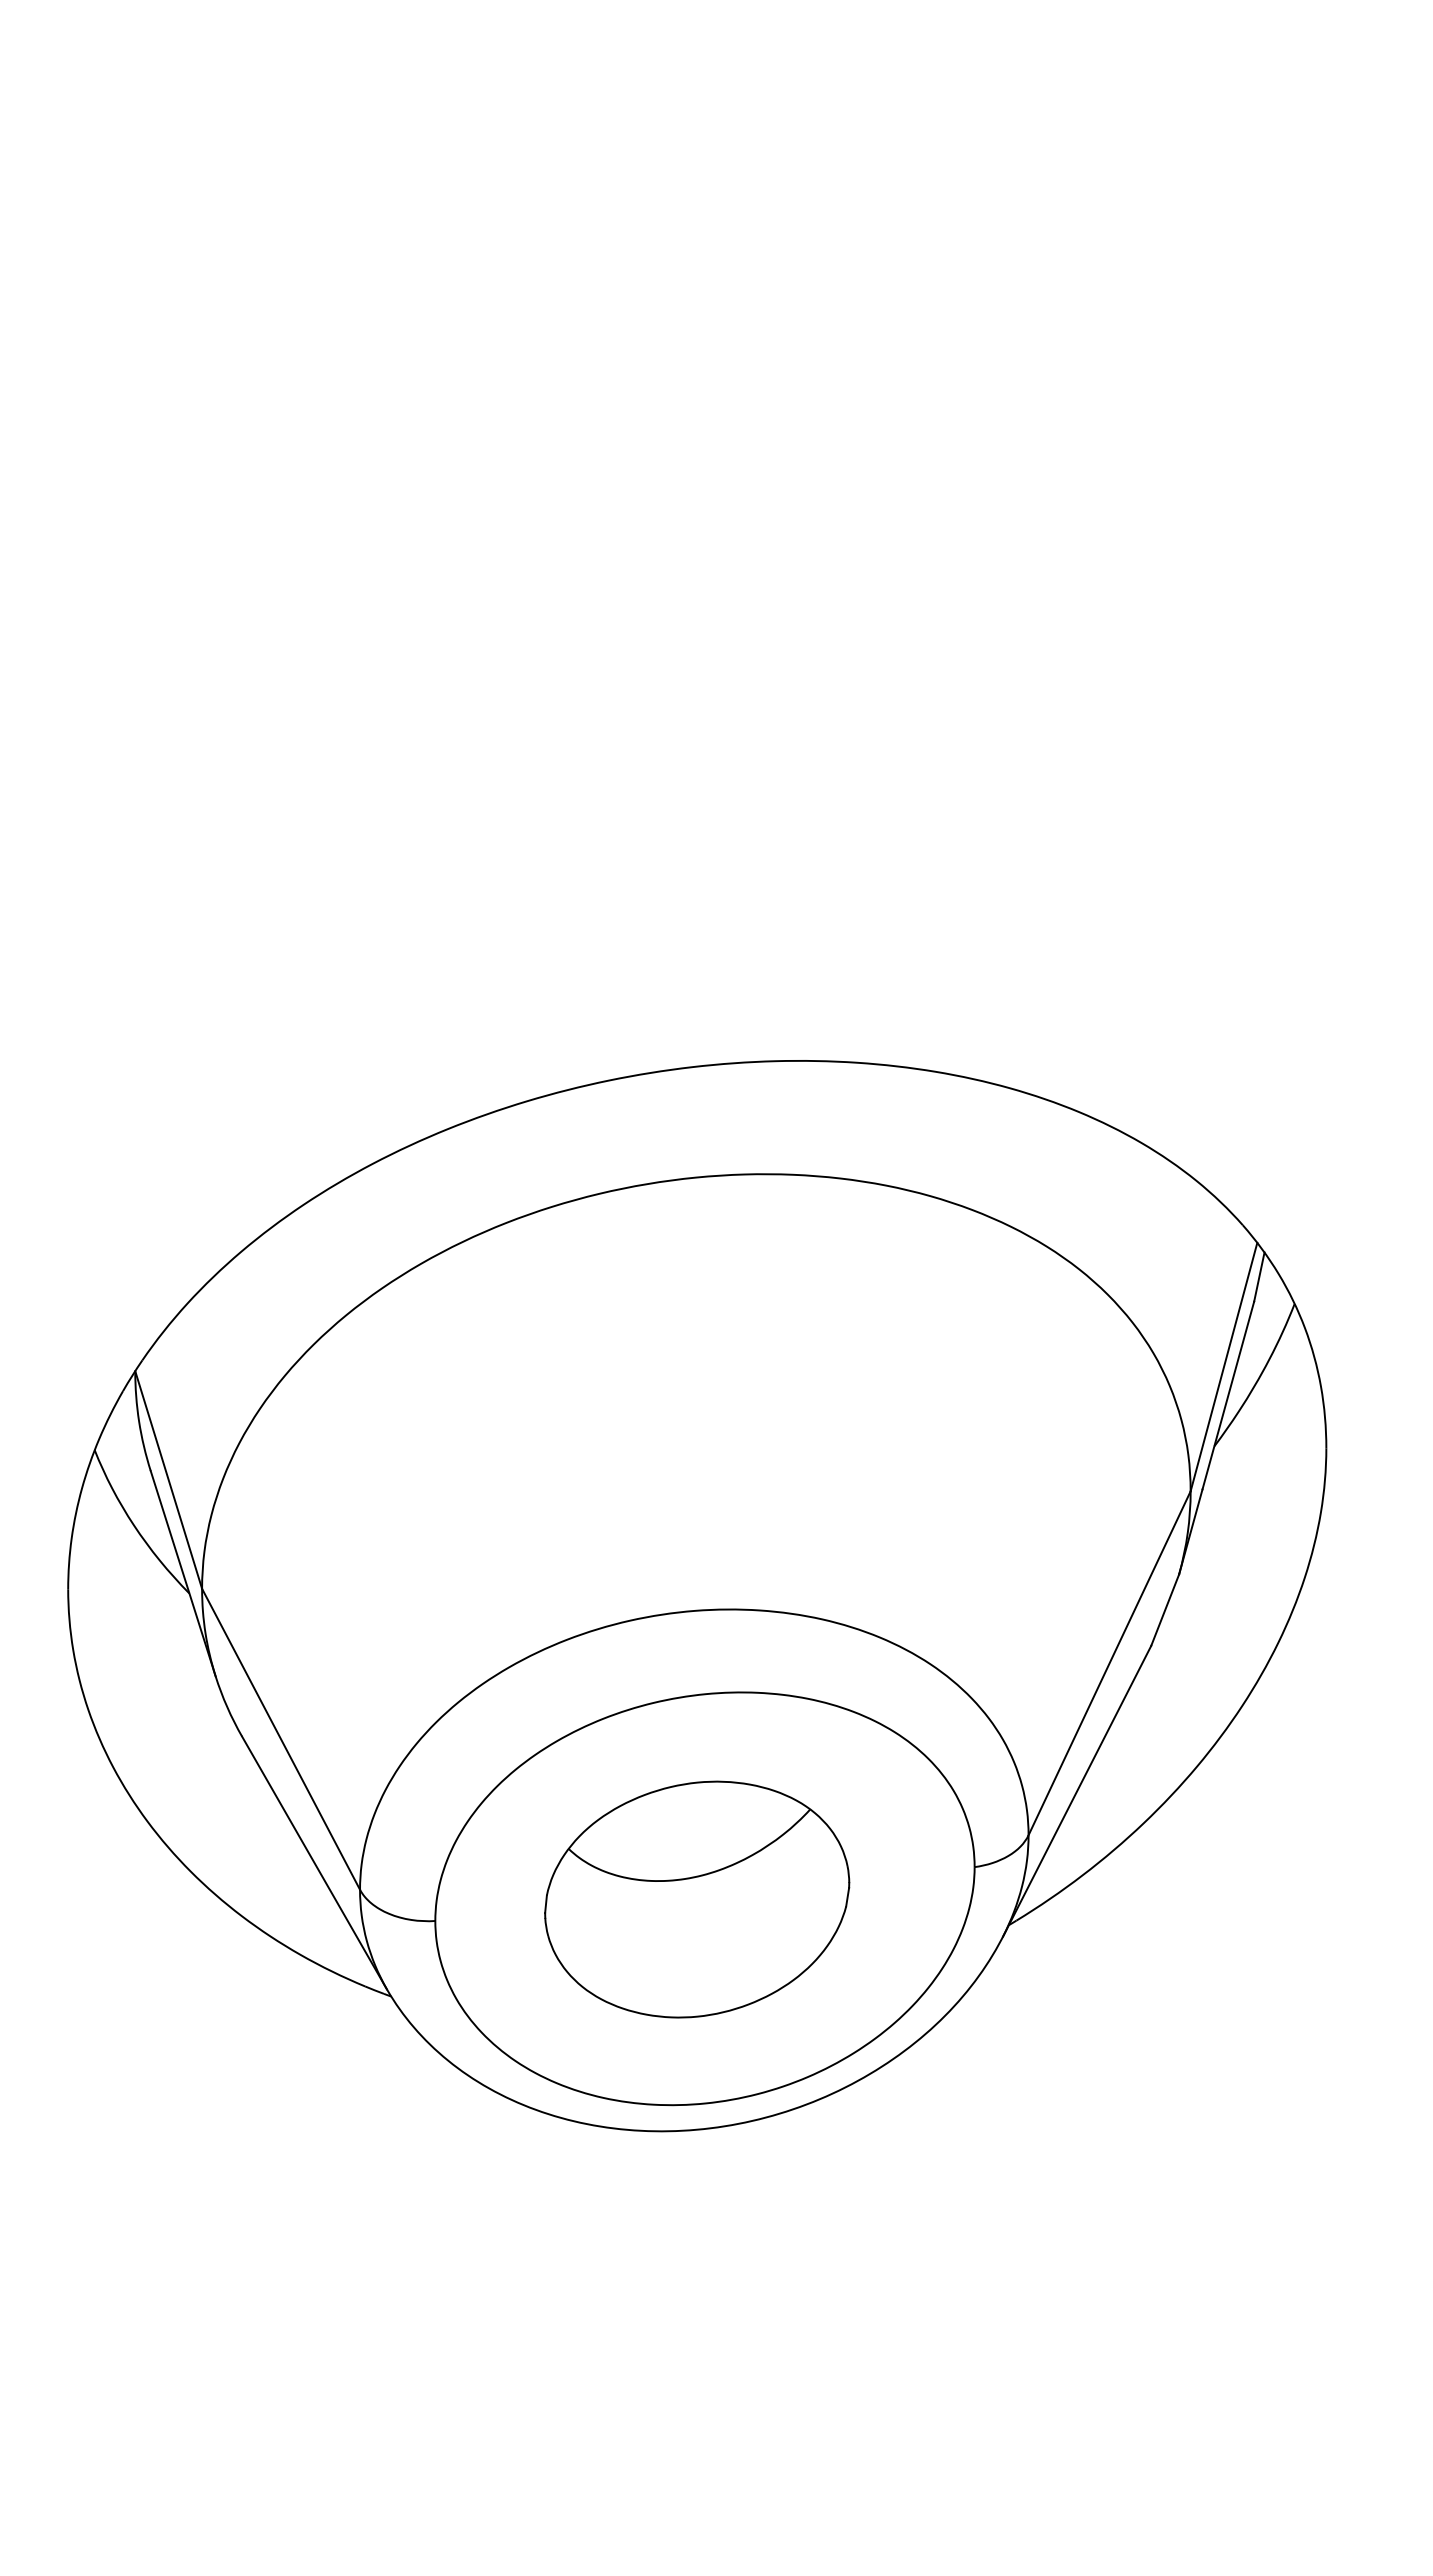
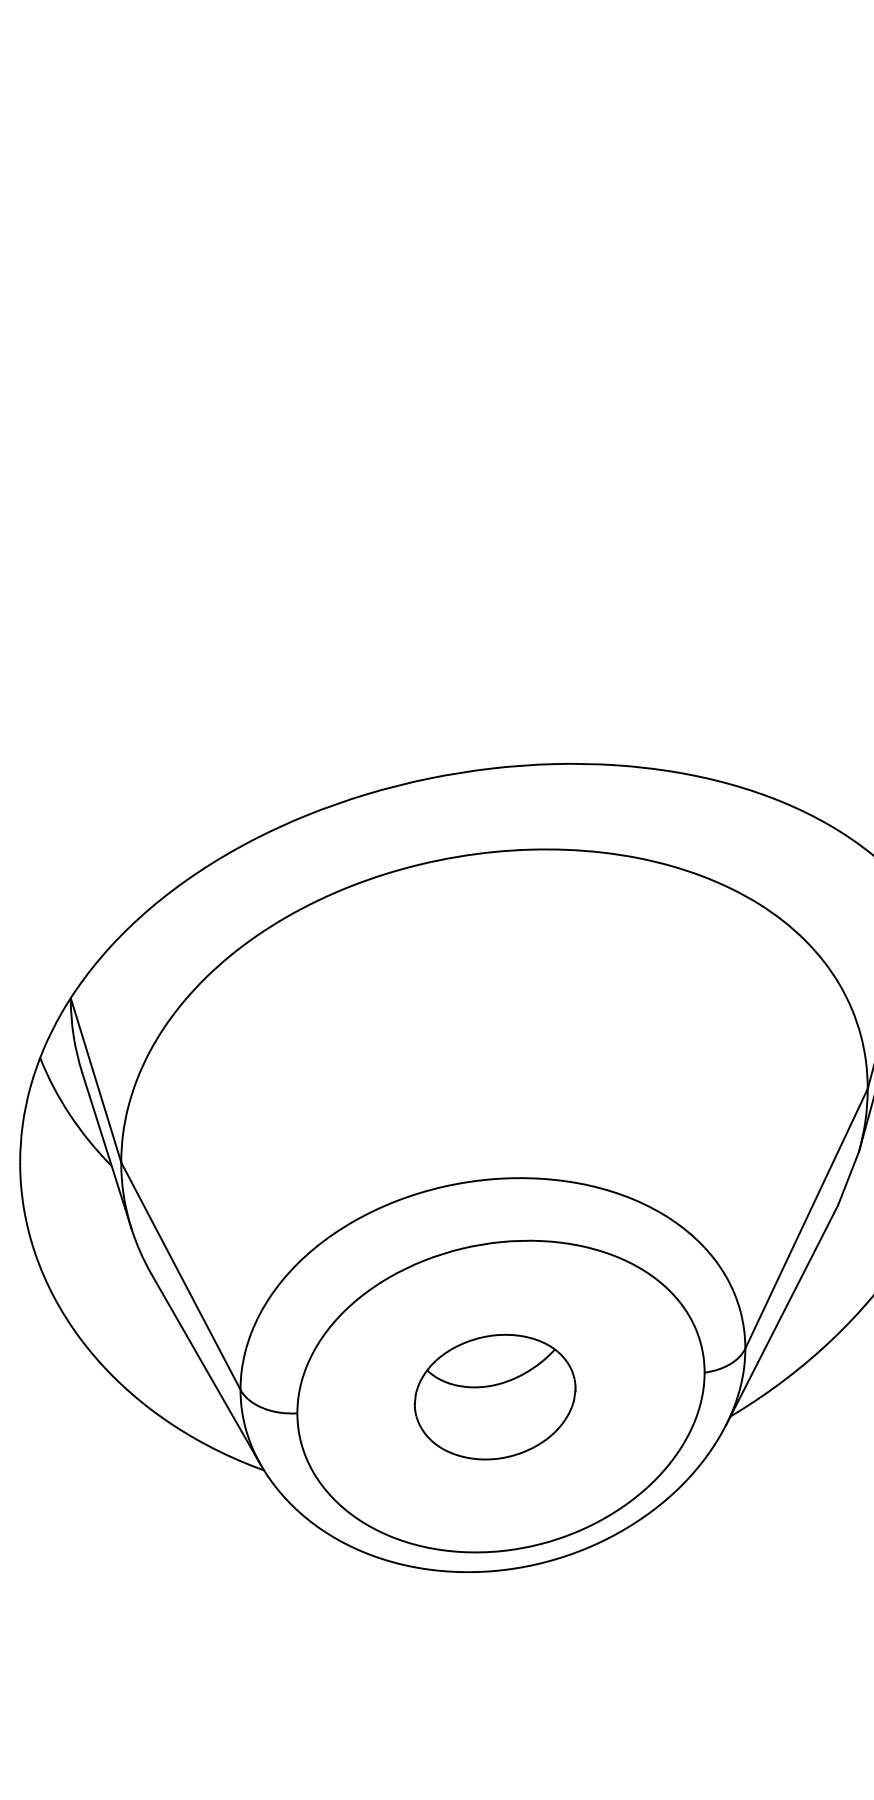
part: (697, 1899) -> (495, 1397), size x0.7

